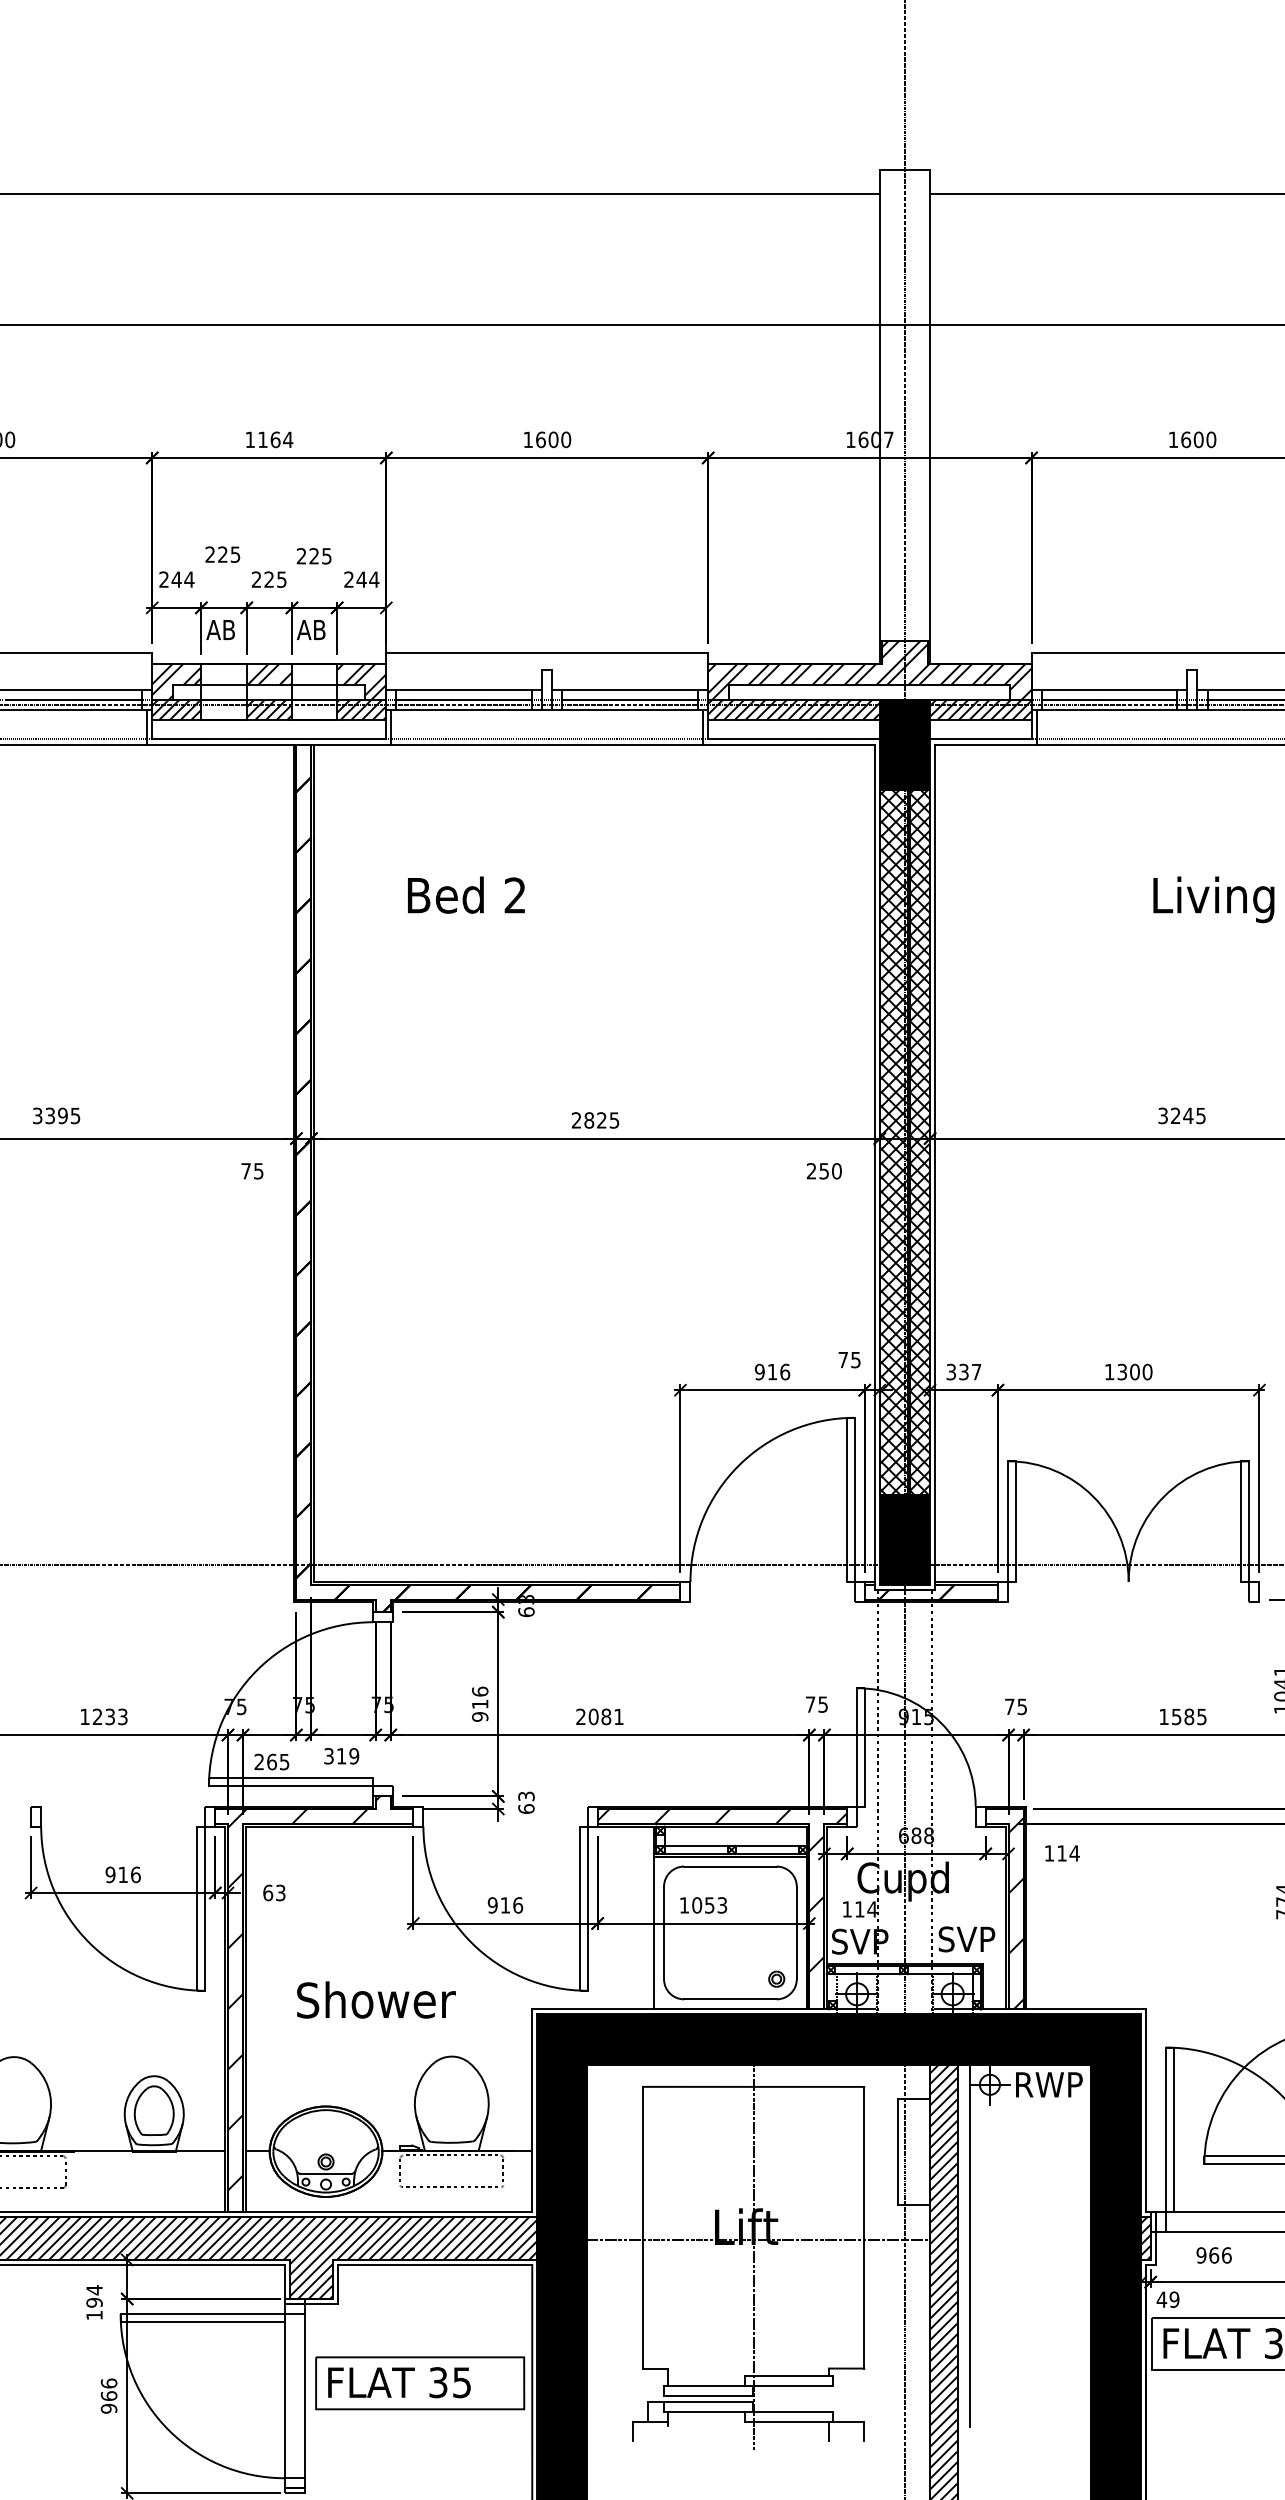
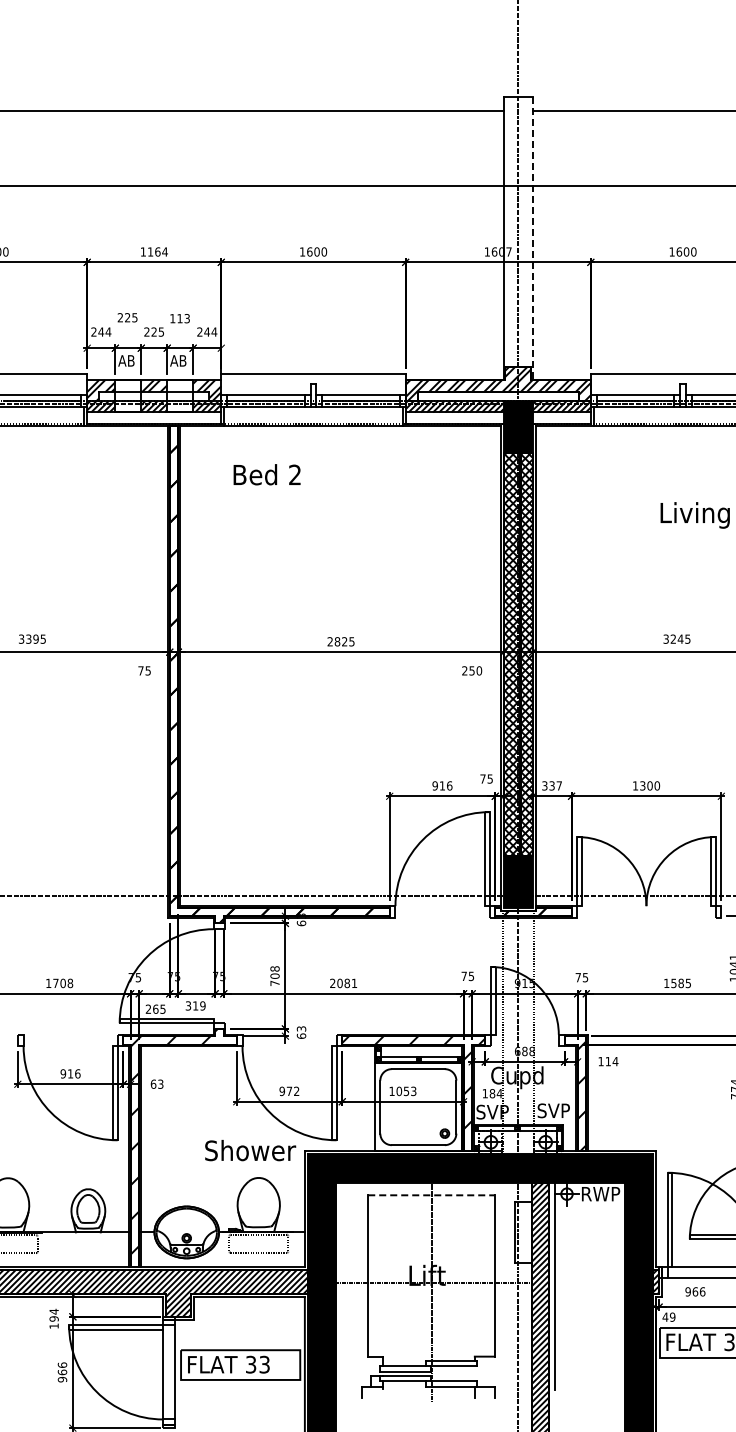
line: (929, 418) -> (532, 239), solid -> dashed
text: (313, 555) -> (179, 318), 225 -> 113
text: (465, 894) -> (266, 474), moved
hatch: (474, 1195) -> (271, 684), removed
text: (479, 1704) -> (274, 976), 916 -> 708
text: (110, 1717) -> (63, 983), 1233 -> 1708
text: (510, 1905) -> (292, 1091), 916 -> 972
text: (859, 1909) -> (492, 1093), 114 -> 184
text: (376, 1999) -> (250, 1150), moved
line: (755, 2087) -> (432, 1195), solid -> dashed
text: (461, 2380) -> (264, 1363), 35 -> 33

